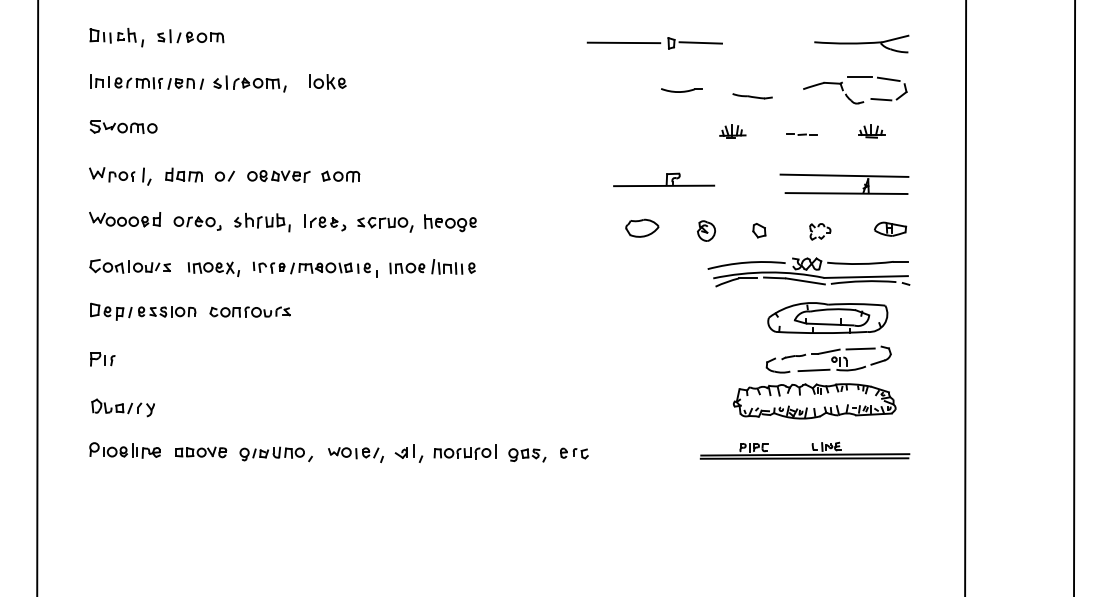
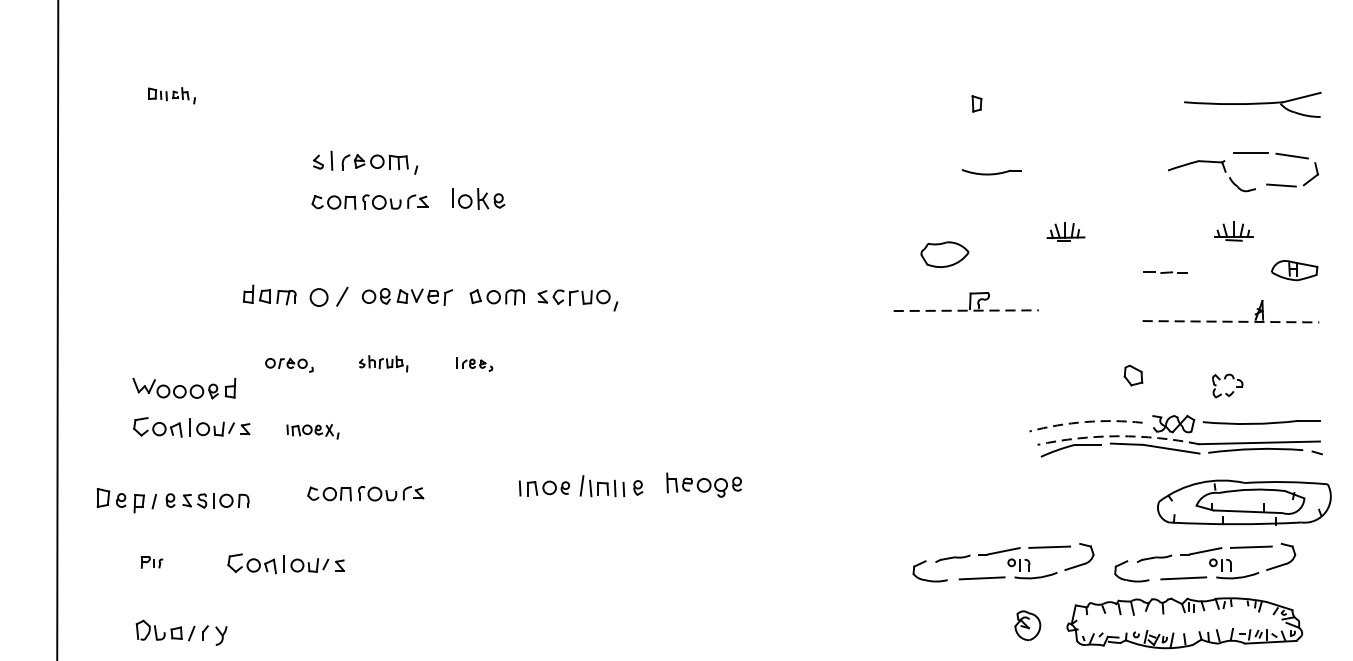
part: (190, 36) -> (279, 93), removed
part: (116, 37) -> (171, 95), size x0.6
line: (623, 42) -> (907, 102), removed
line: (700, 42) -> (1019, 102), removed
part: (146, 81) -> (215, 159), removed
part: (327, 81) -> (477, 198), moved
part: (752, 96) -> (1094, 180), removed
part: (252, 110) -> (369, 201), added
part: (123, 126) -> (182, 224), removed
part: (871, 131) -> (1233, 231), moved
part: (801, 134) -> (1165, 272), moved
part: (224, 175) -> (328, 295), size x1.4
line: (844, 175) -> (1227, 295), removed
part: (120, 176) -> (177, 297), removed
line: (664, 185) -> (966, 310), solid -> dashed
line: (846, 193) -> (1230, 321), solid -> dashed
part: (125, 219) -> (184, 388), moved
part: (262, 222) -> (383, 363), size x0.6
part: (325, 222) -> (475, 363), size x0.6
part: (197, 223) -> (289, 365), size x0.7
part: (450, 223) -> (704, 485), moved
part: (385, 224) -> (578, 299), moved
part: (642, 227) -> (945, 253), moved
part: (890, 228) -> (1294, 269), moved
part: (706, 230) -> (1027, 624), moved
part: (759, 230) -> (1133, 375), moved
part: (820, 231) -> (1227, 385), moved
arc: (746, 262) -> (1085, 421), solid -> dashed
part: (432, 266) -> (580, 485), moved
part: (213, 269) -> (312, 431), size x0.7
part: (314, 269) -> (459, 431), removed
arc: (768, 272) -> (1117, 436), solid -> dashed
part: (143, 311) -> (173, 500), moved
part: (827, 317) -> (1243, 501), moved
part: (102, 359) -> (151, 562), size x0.6
part: (689, 359) -> (1003, 562), added
part: (194, 360) -> (285, 563), added

